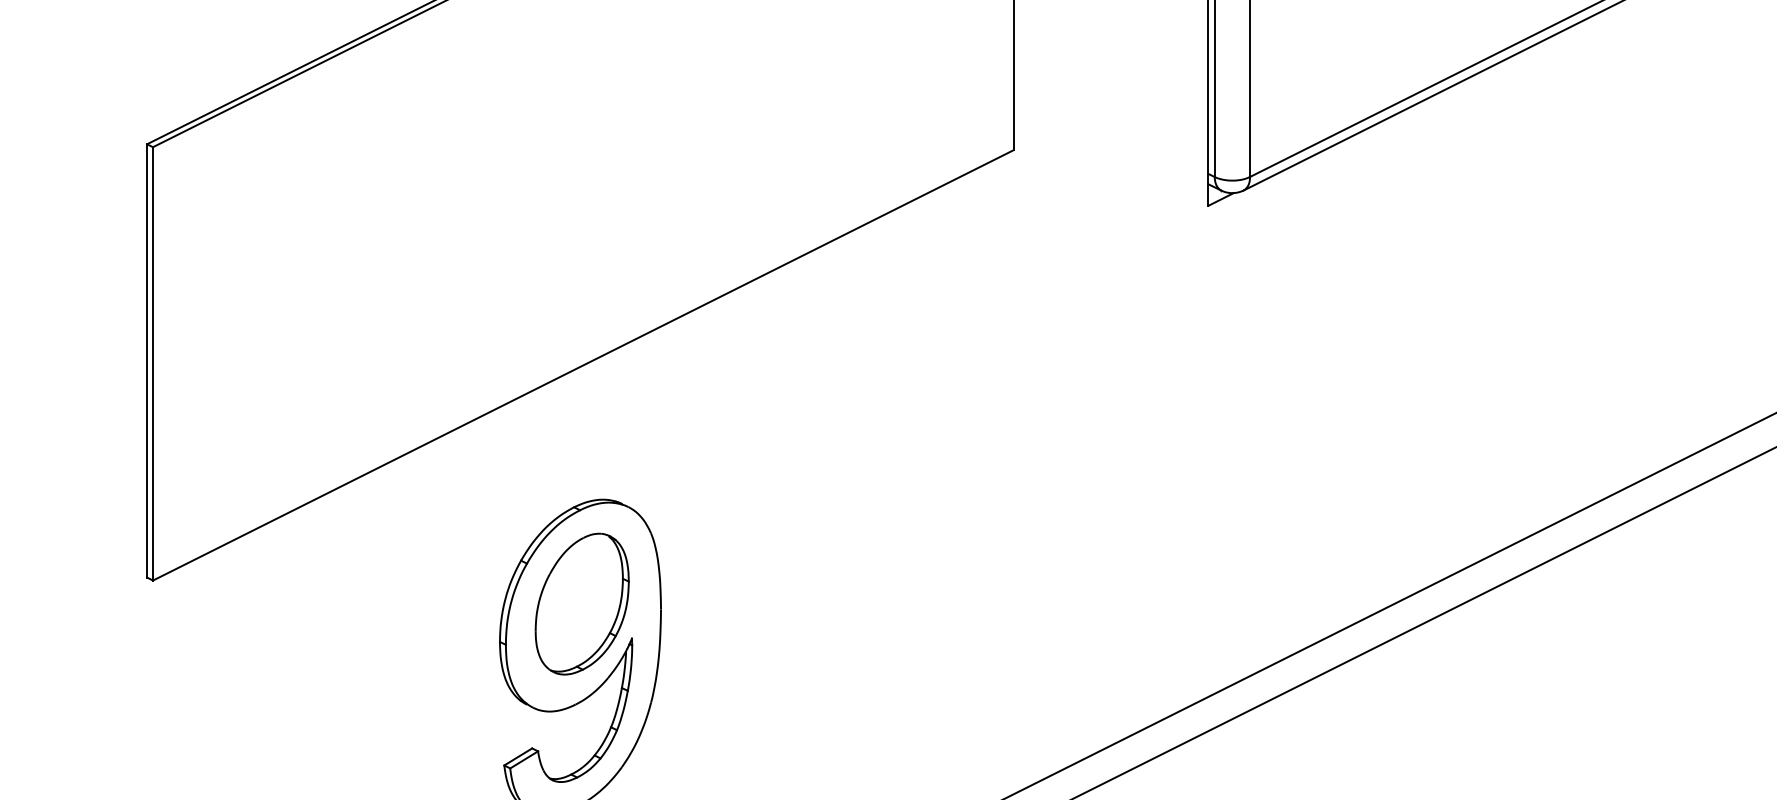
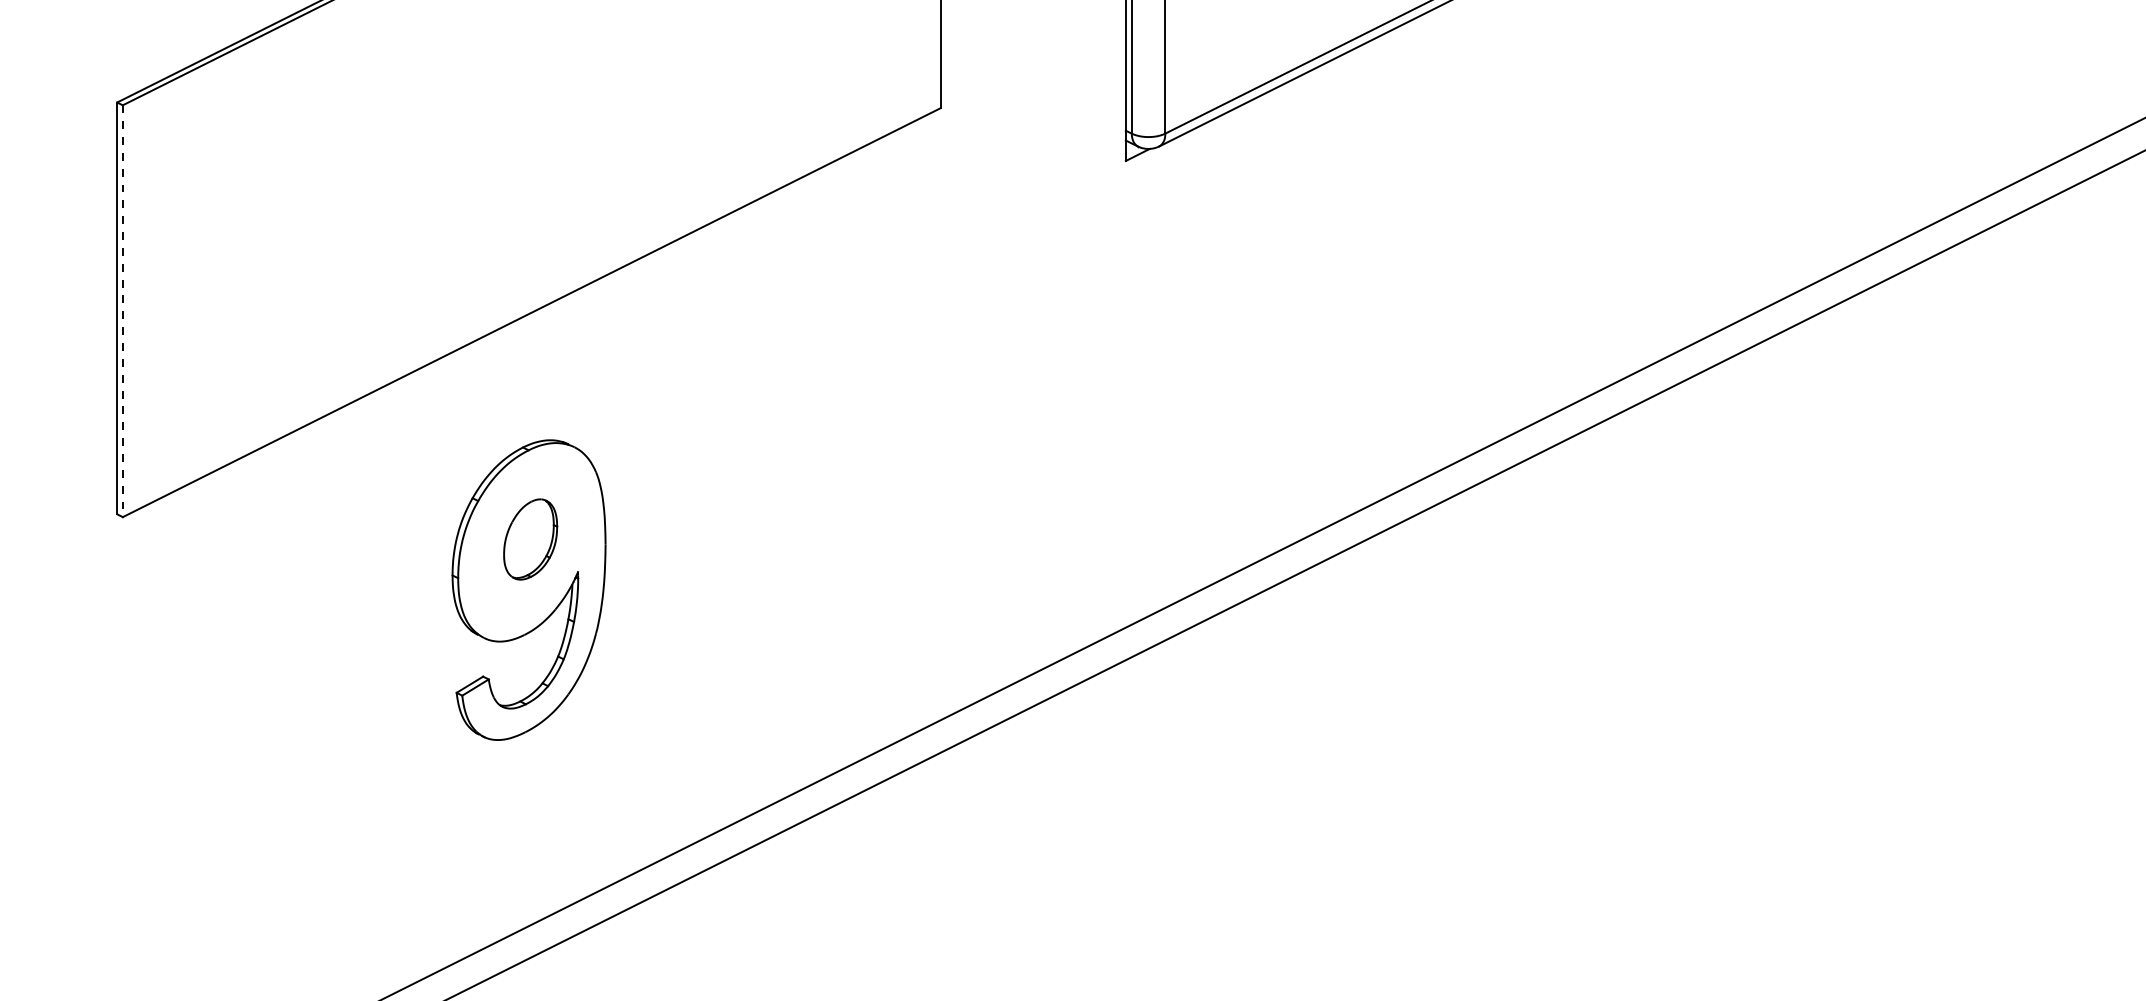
line: (152, 364) -> (122, 311), solid -> dashed
part: (582, 604) -> (530, 539), size x0.6

